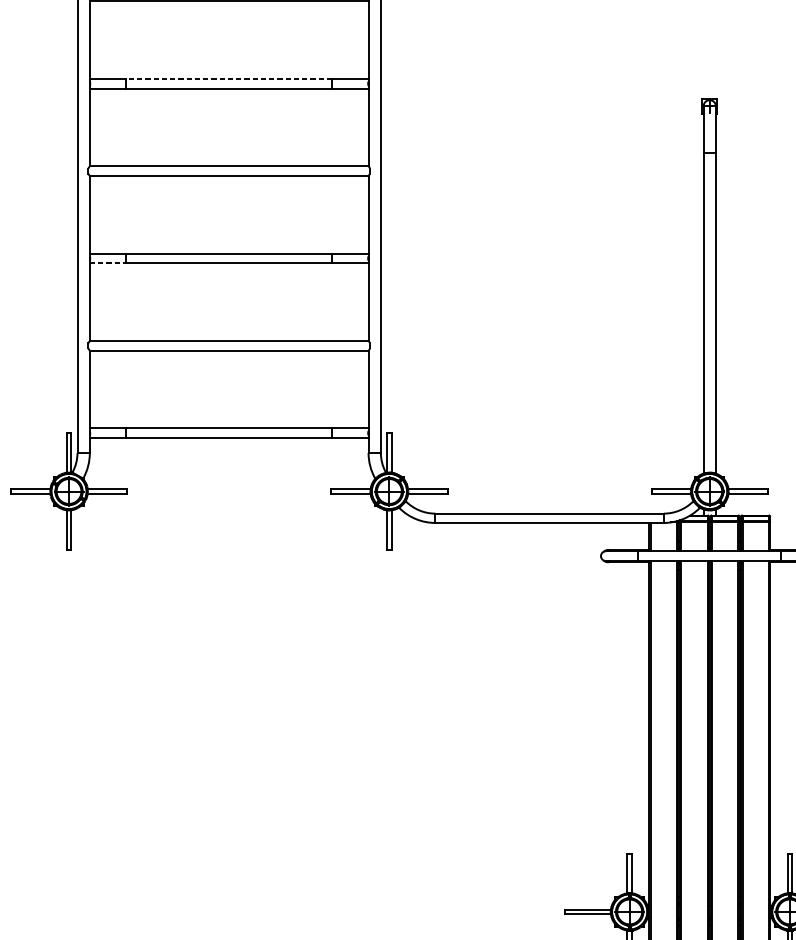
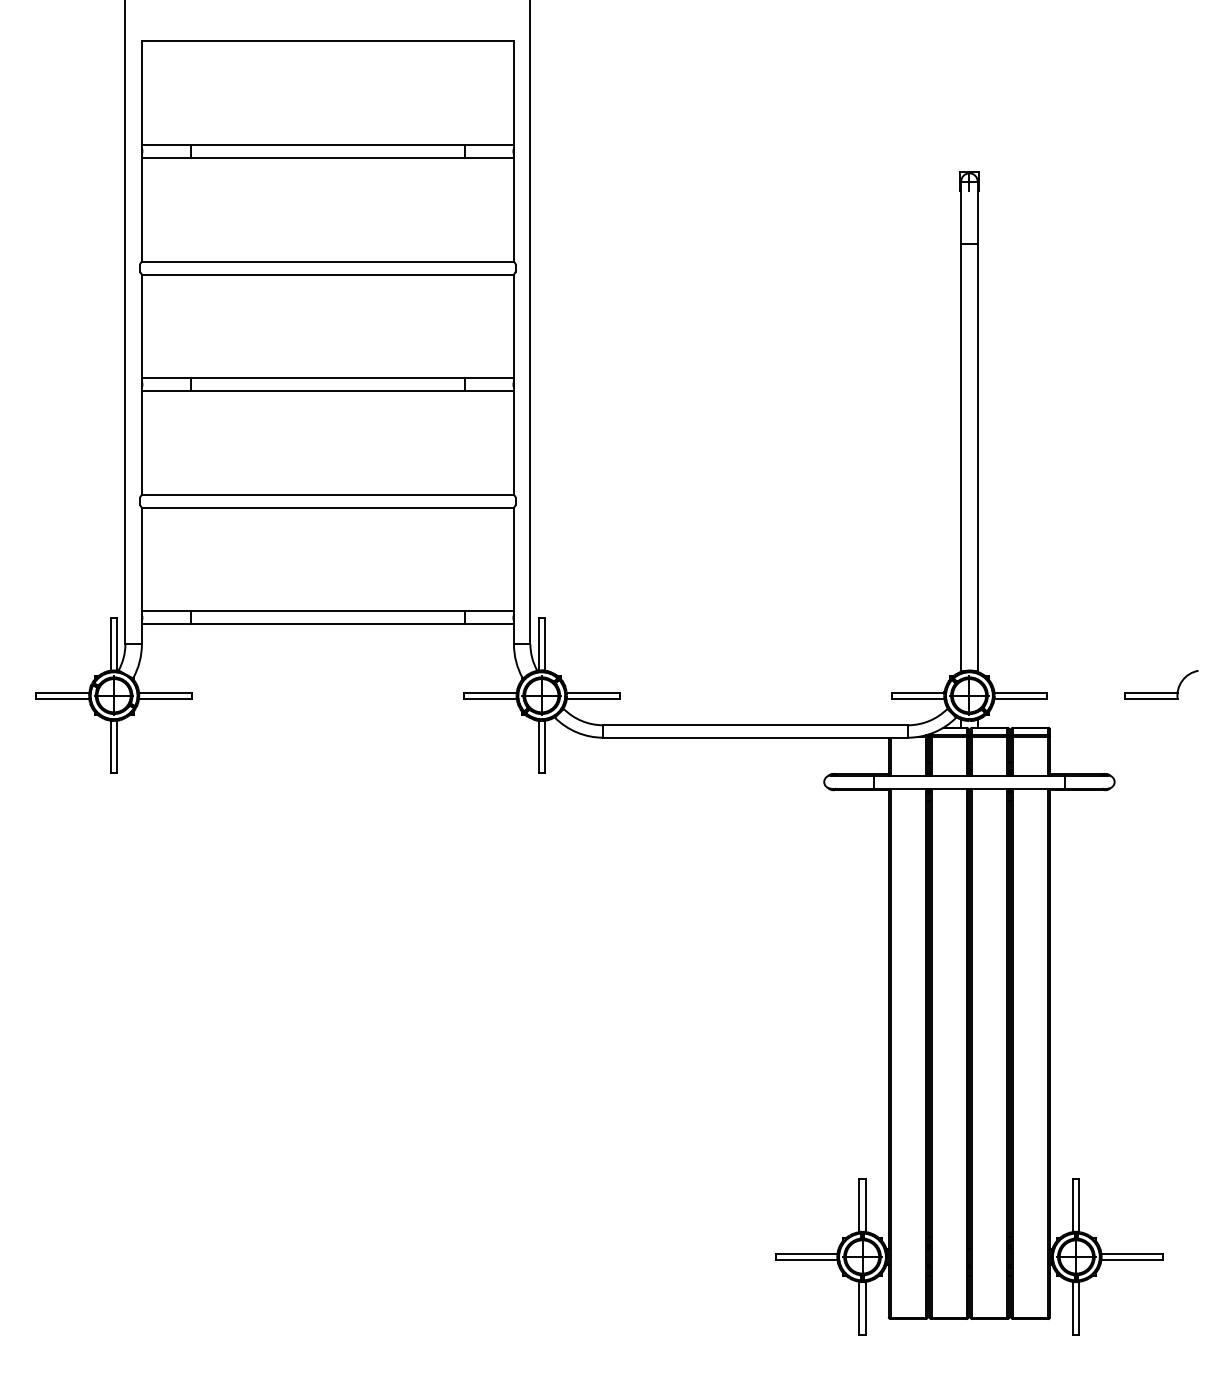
line: (228, 78) -> (327, 144), dashed -> solid
line: (108, 263) -> (166, 391), dashed -> solid

